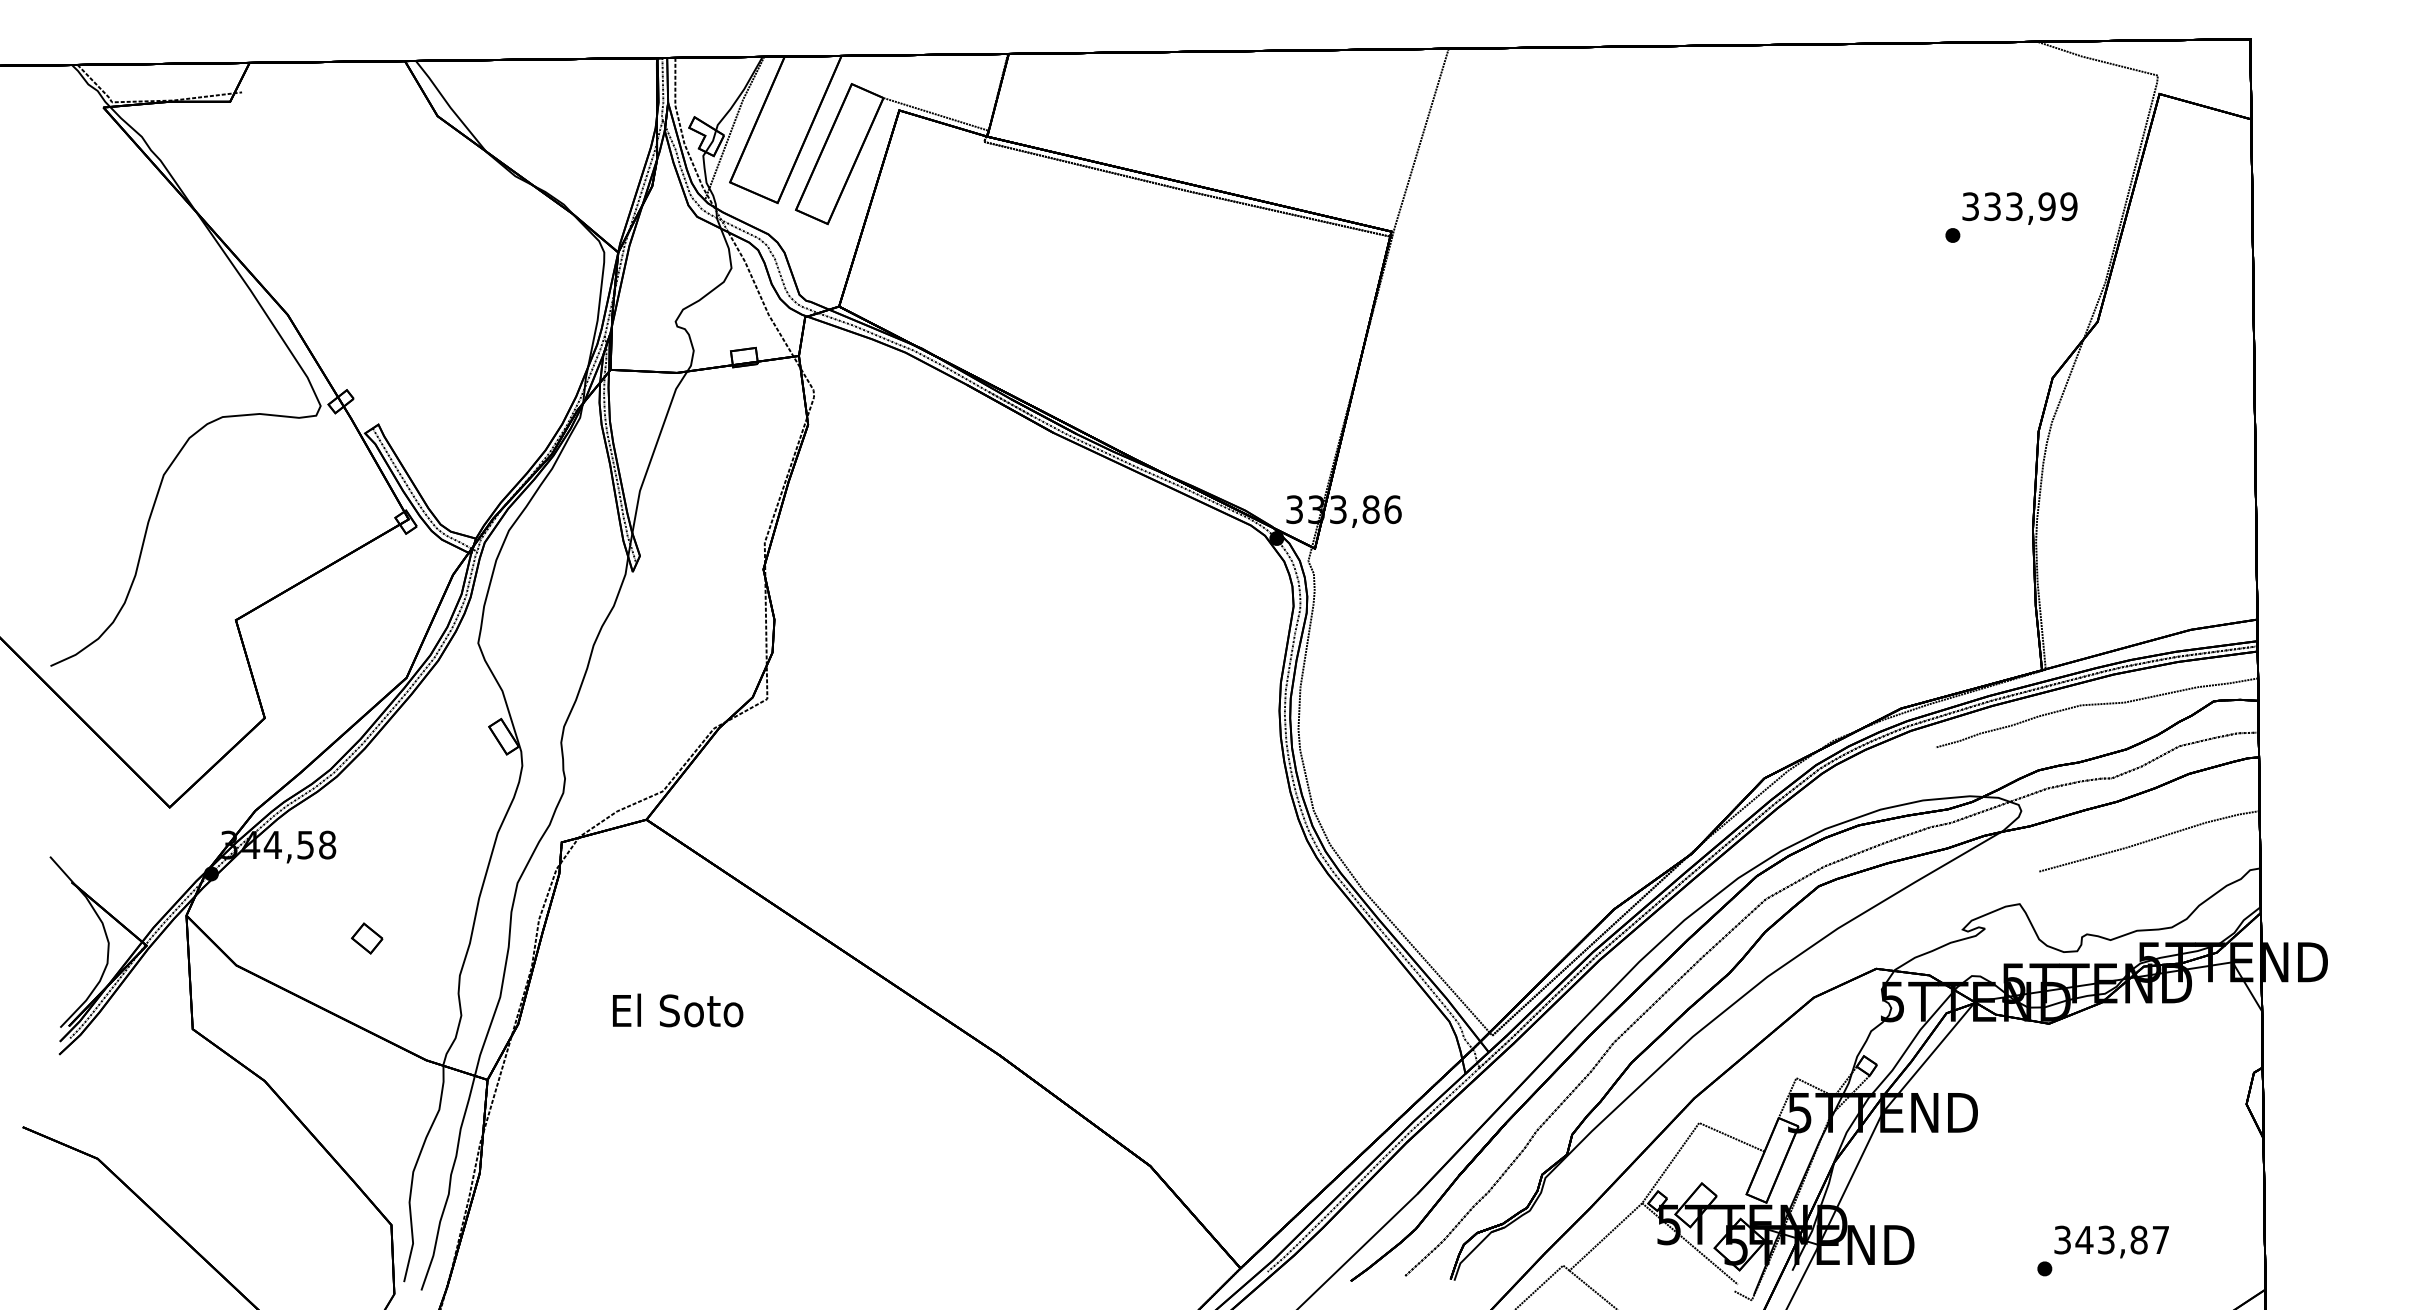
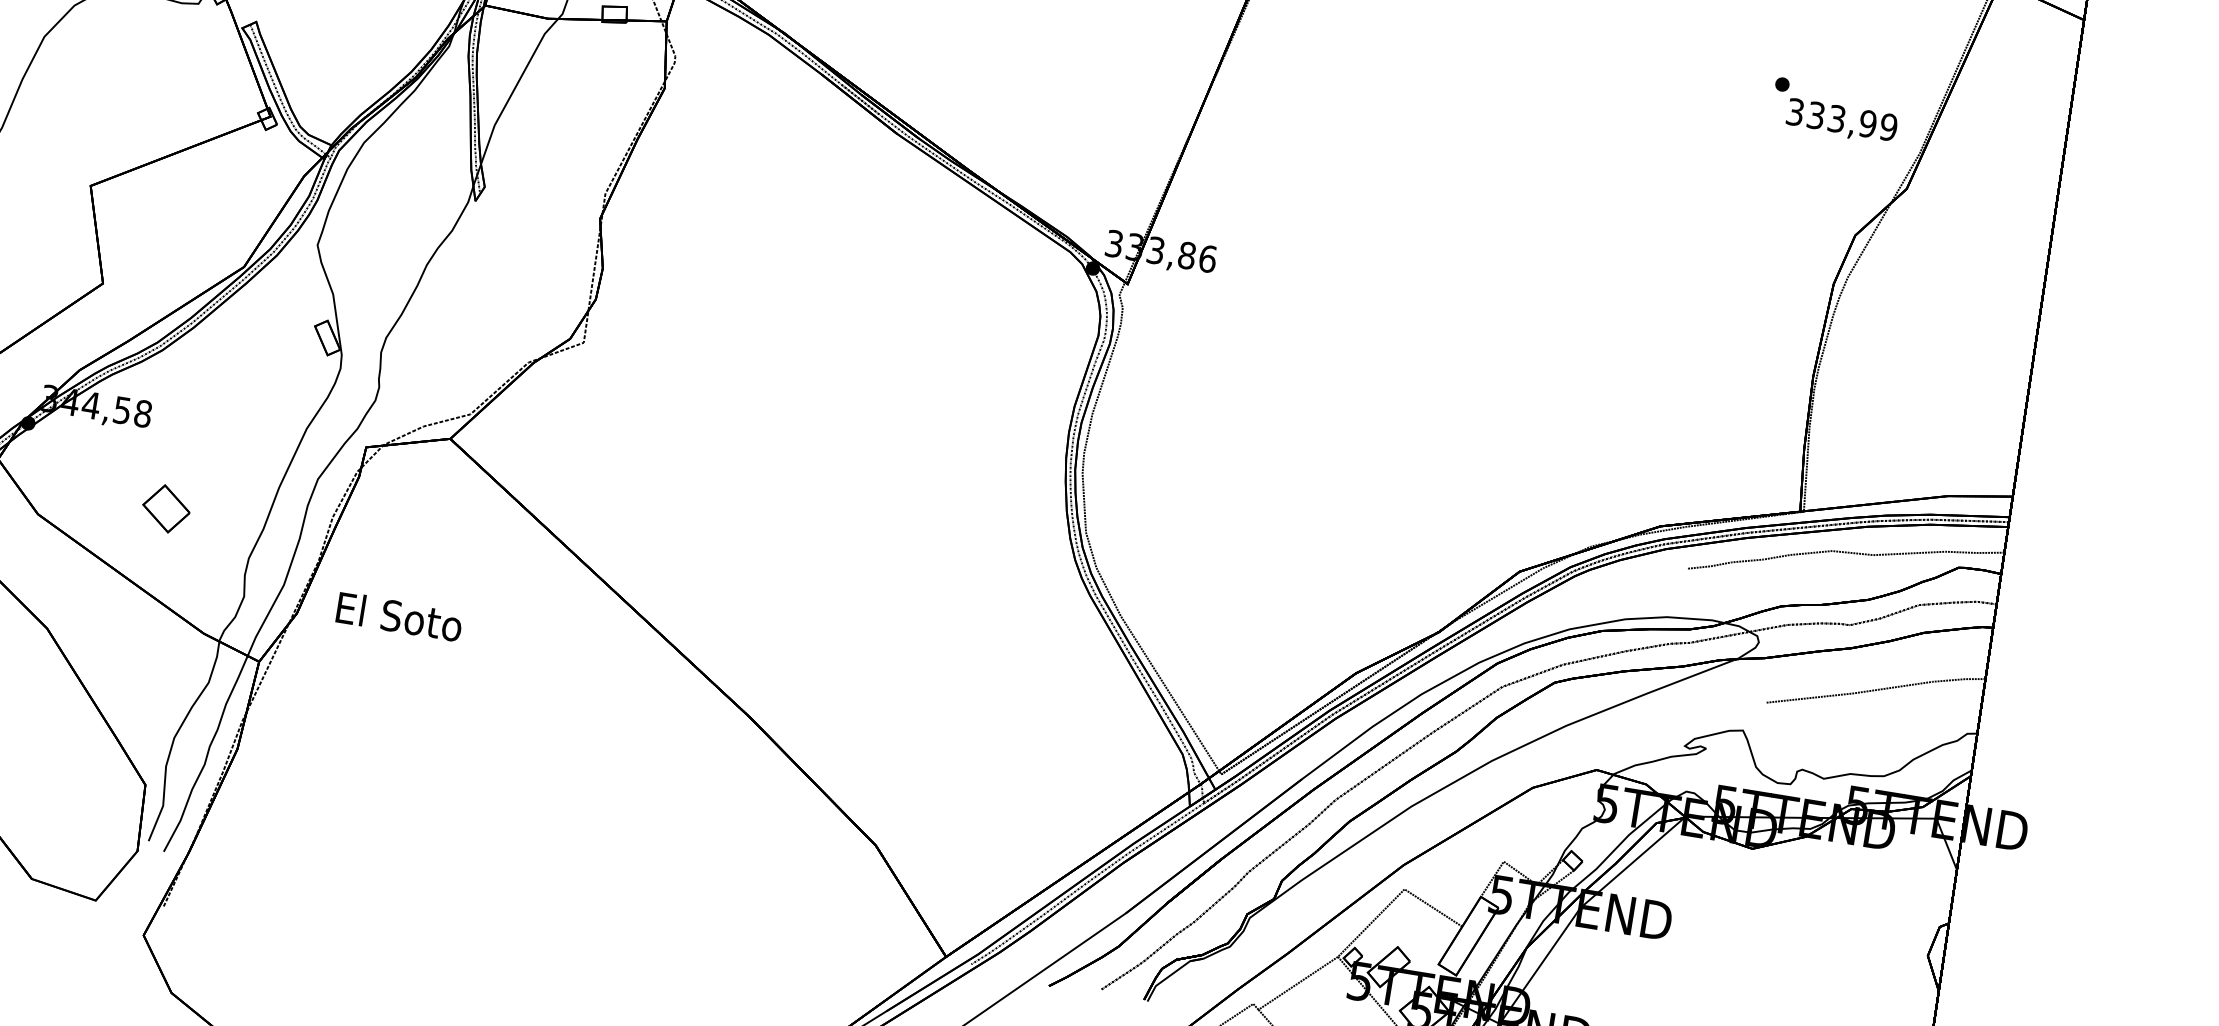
text: (2019, 208) -> (1841, 121), moved
part: (367, 938) -> (166, 508), size x1.6
text: (678, 1010) -> (400, 616), moved

